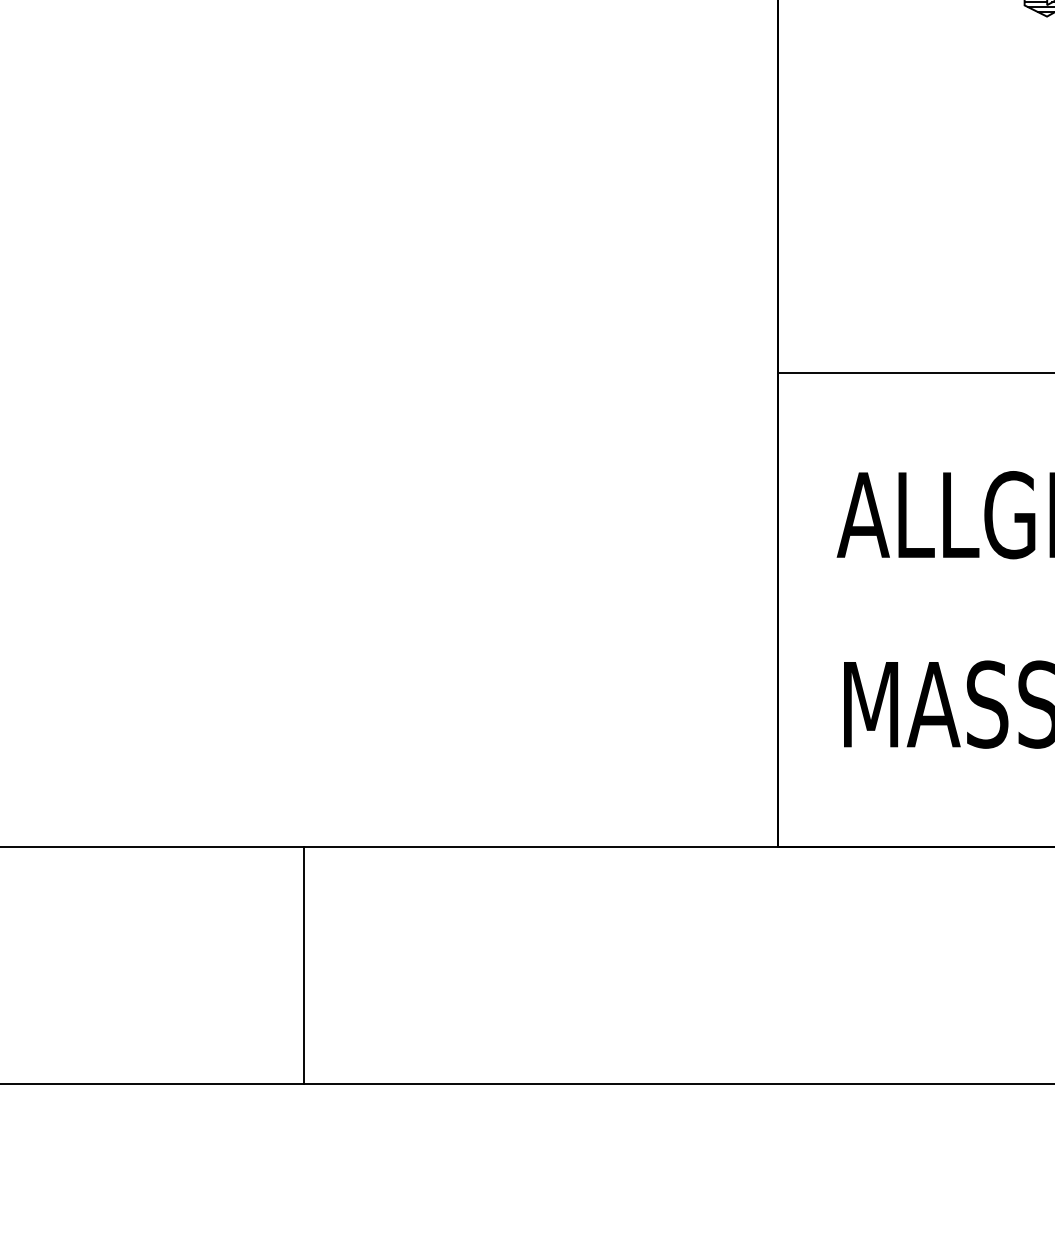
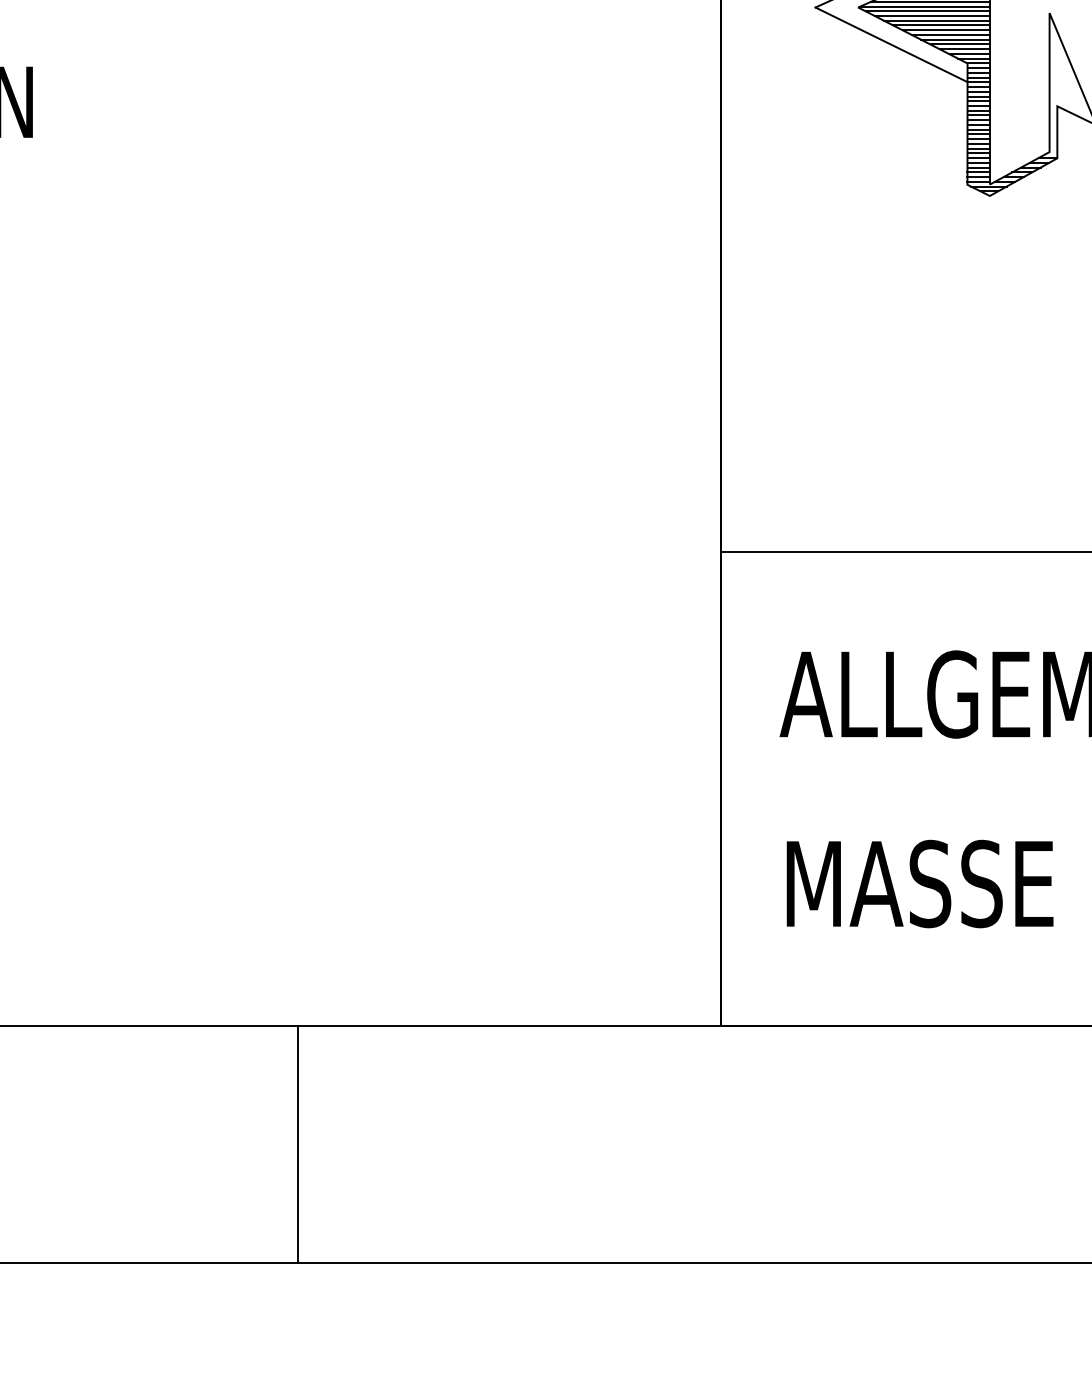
line: (304, 965) -> (298, 1144), moved

